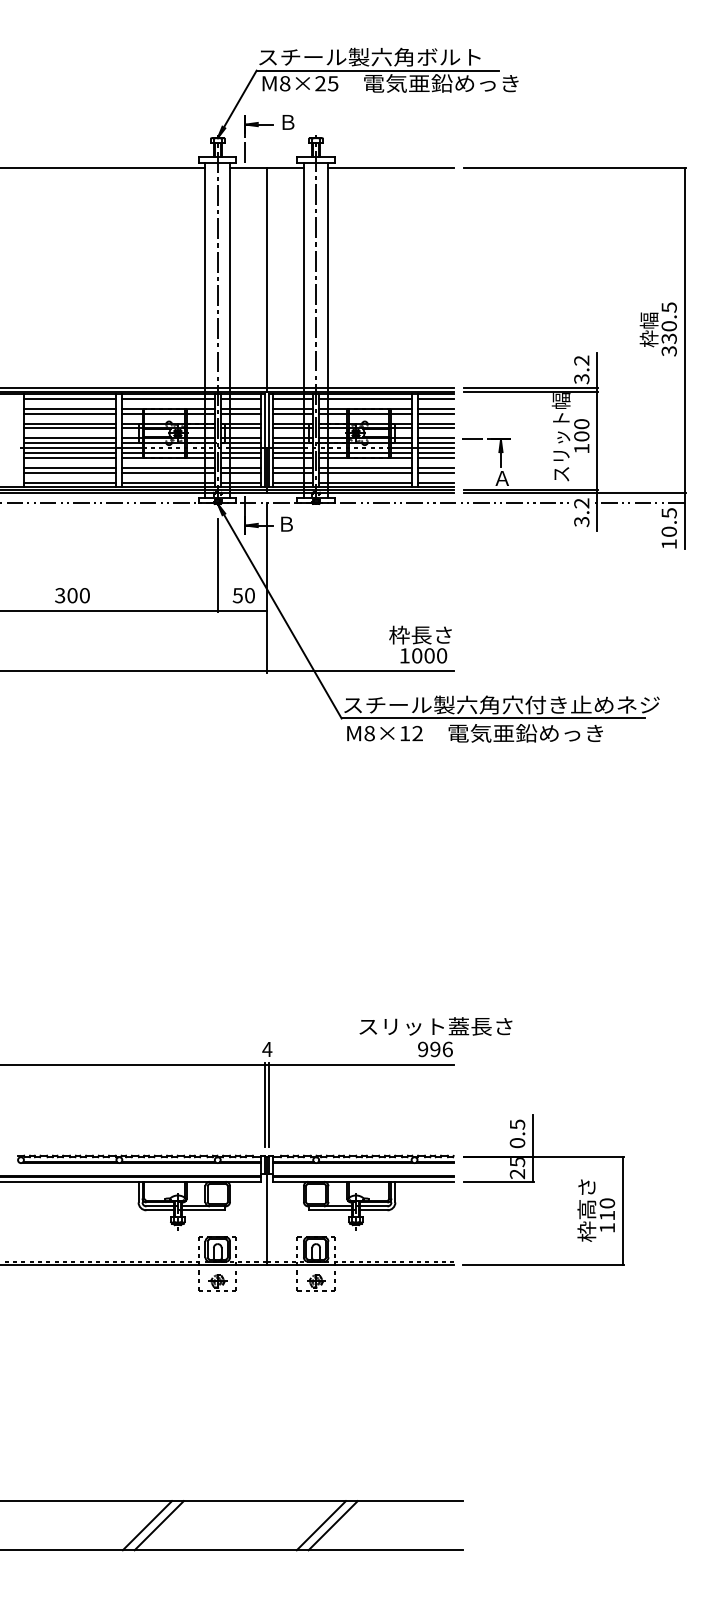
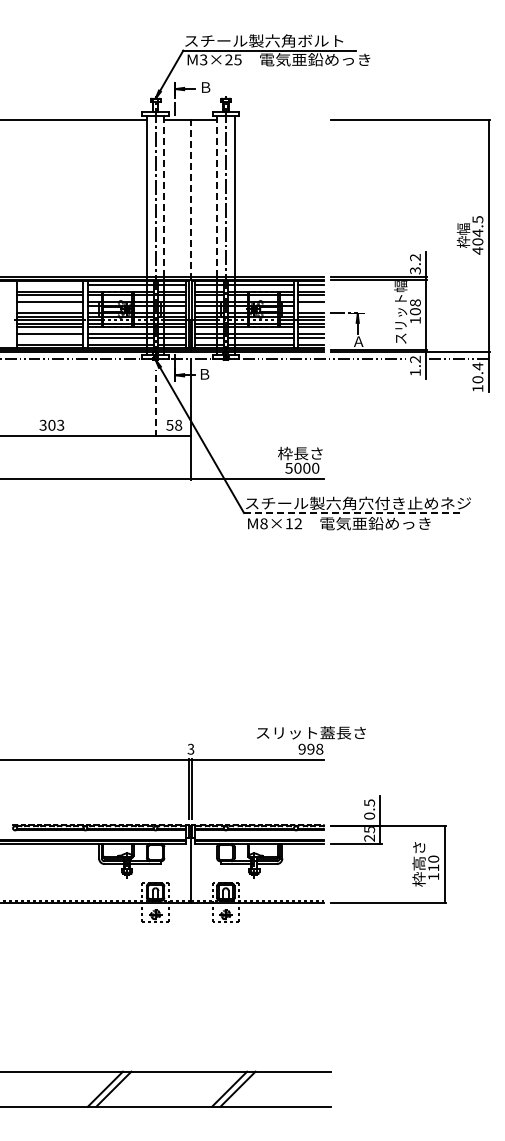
text: (284, 83) -> (203, 59), M8×25 -> M3×25
line: (391, 168) -> (279, 120), removed
line: (230, 276) -> (164, 197), solid -> dashed
line: (304, 276) -> (217, 197), solid -> dashed
line: (266, 279) -> (190, 199), solid -> dashed
text: (668, 338) -> (477, 241), 330.5 -> 404.5
line: (70, 398) -> (50, 284), removed
text: (581, 423) -> (415, 302), 100 -> 108
line: (70, 427) -> (50, 305), removed
line: (436, 427) -> (311, 305), removed
line: (70, 472) -> (50, 337), removed
text: (668, 513) -> (477, 366), 10.5 -> 10.4
text: (581, 521) -> (415, 372), 3.2 -> 1.2
line: (217, 565) -> (155, 403), solid -> dashed
text: (84, 595) -> (60, 425), 300 -> 303
text: (249, 595) -> (178, 425), 50 -> 58
text: (403, 656) -> (288, 468), 1000 -> 5000
line: (493, 719) -> (352, 513), solid -> dashed
text: (266, 1048) -> (190, 748), 4 -> 3
text: (447, 1048) -> (319, 748), 996 -> 998

